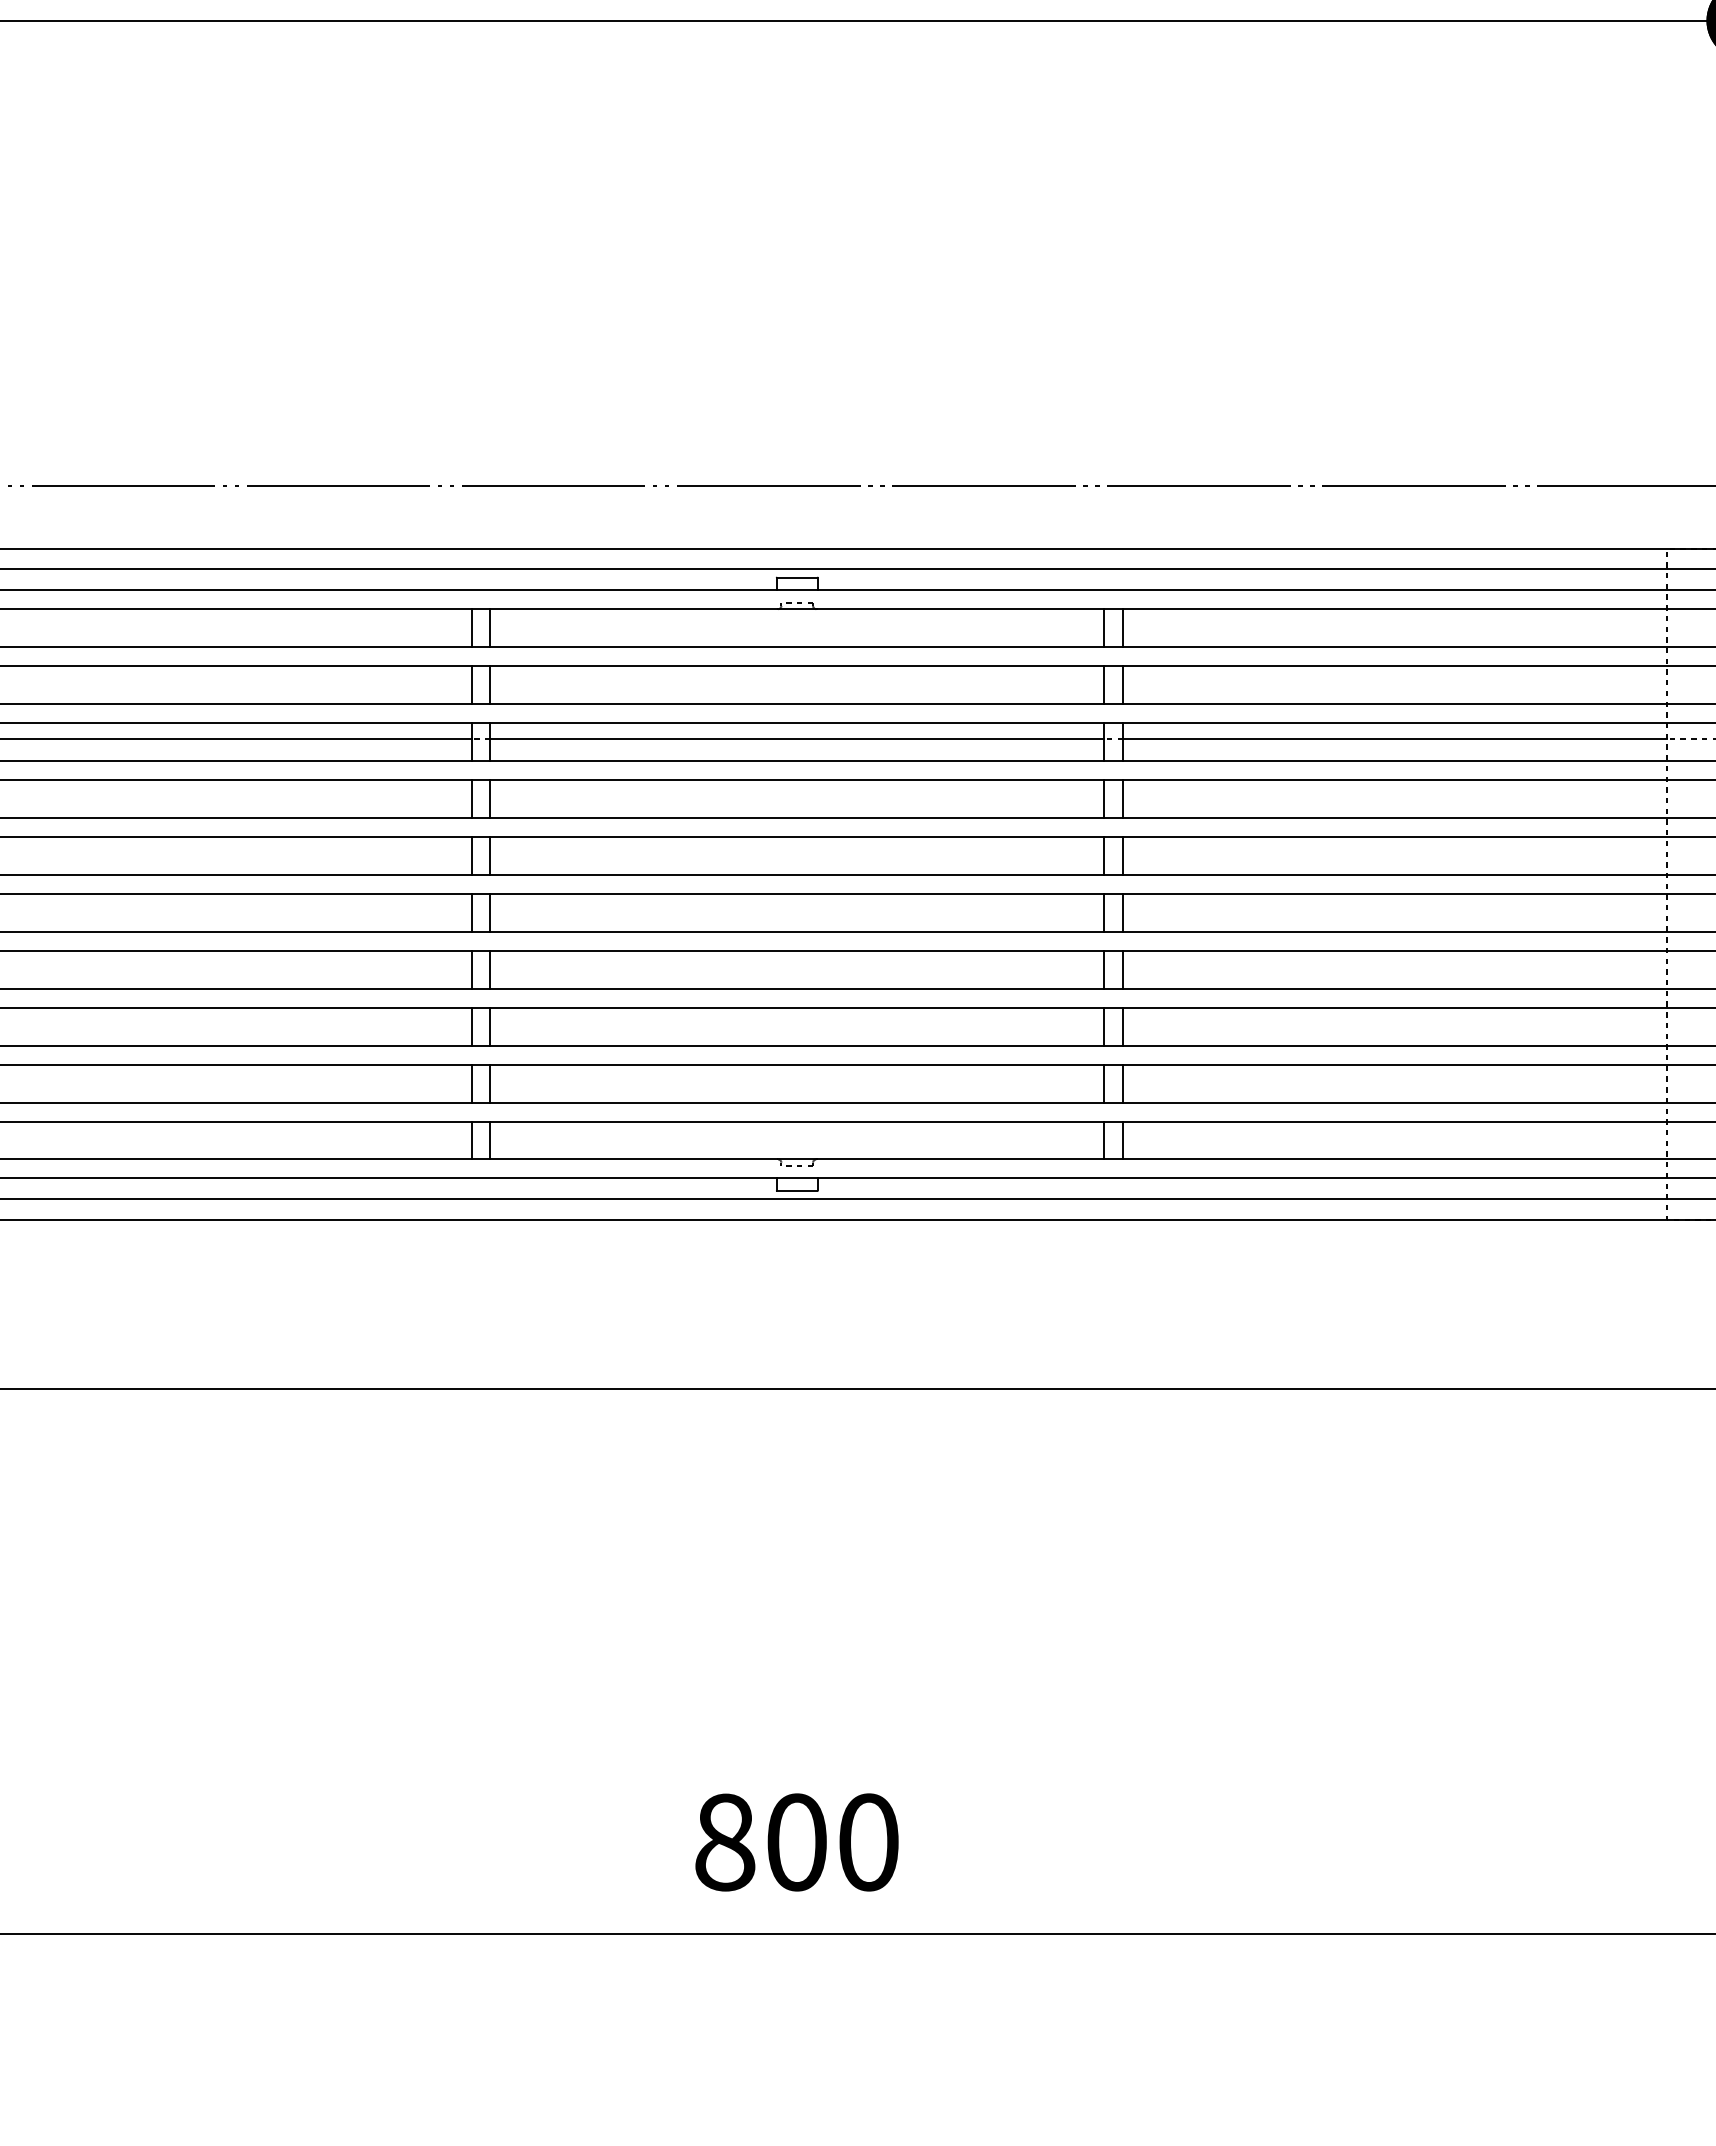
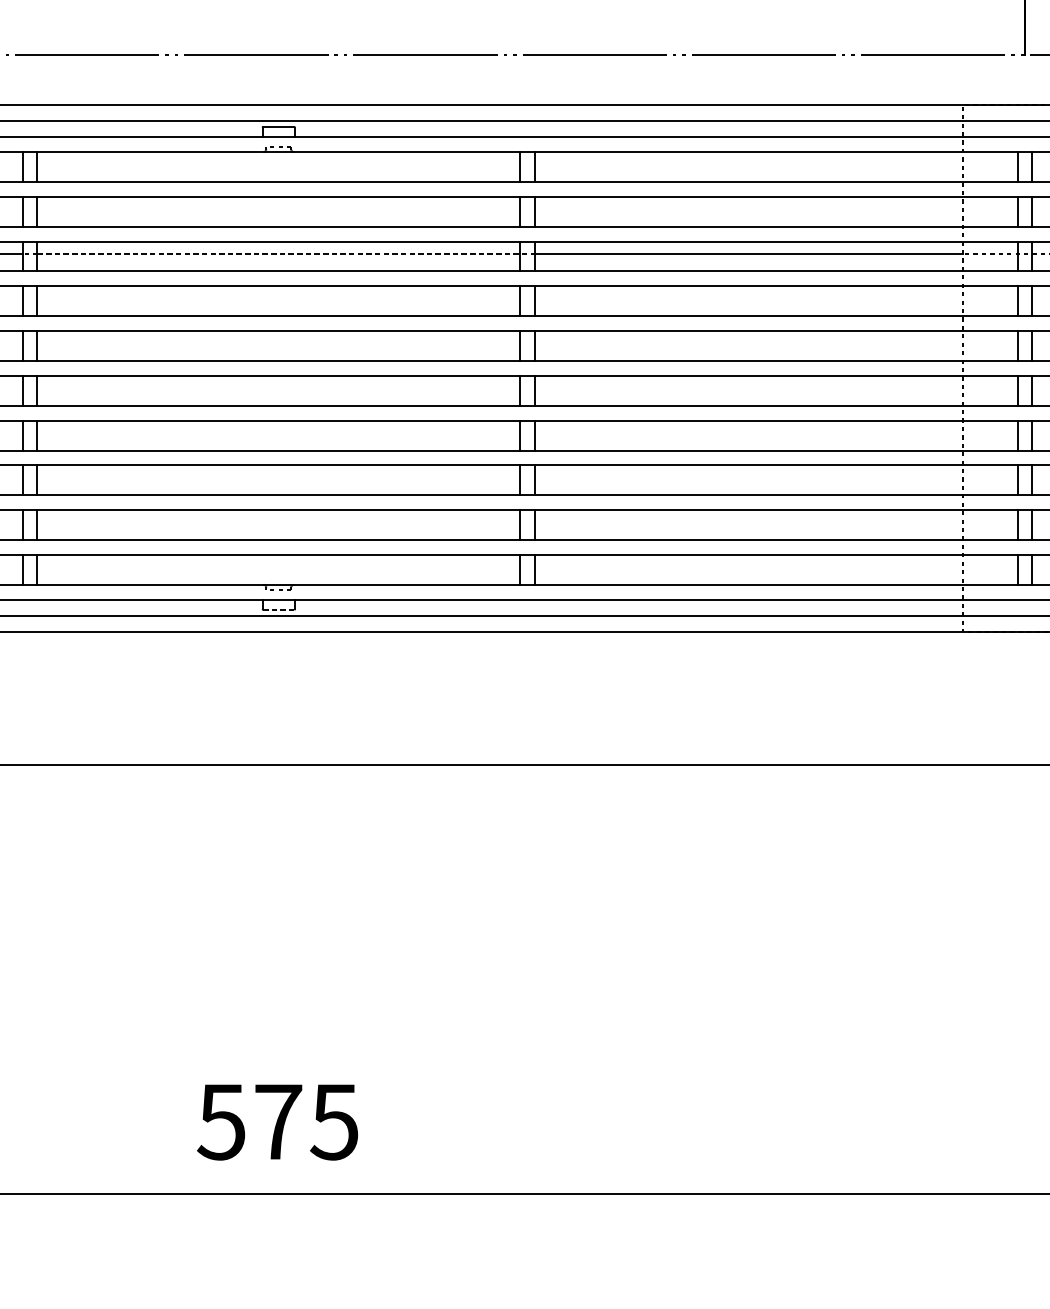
line: (797, 738) -> (278, 253), solid -> dashed
line: (797, 1191) -> (278, 610), solid -> dashed
text: (795, 1842) -> (277, 1122), 800 -> 575

